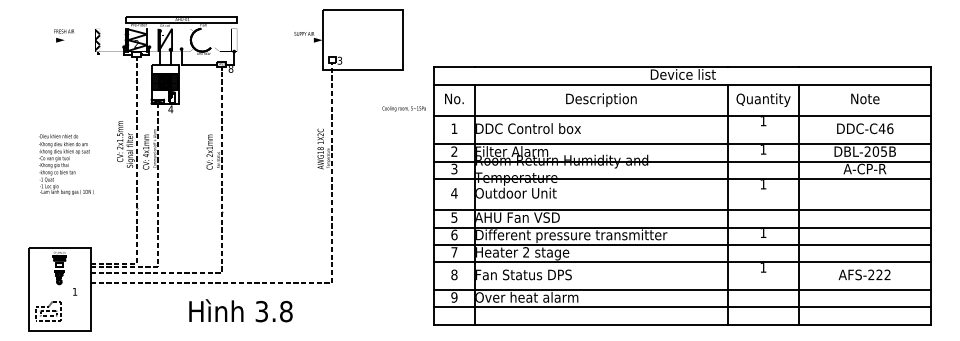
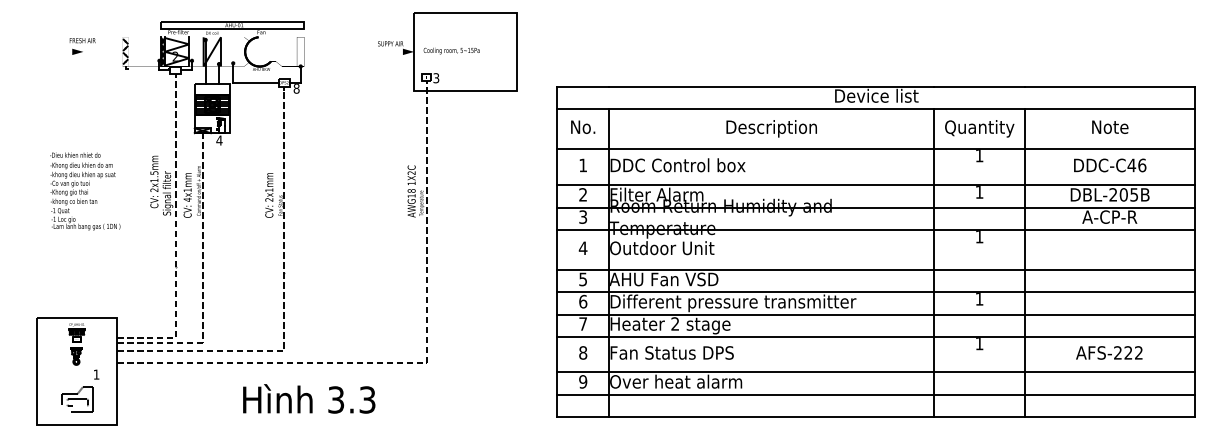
text: (403, 108) -> (451, 50), moved
text: (66, 164) -> (85, 191), moved
part: (48, 311) -> (77, 399), moved
text: (286, 311) -> (367, 399), 3.8 -> 3.3

